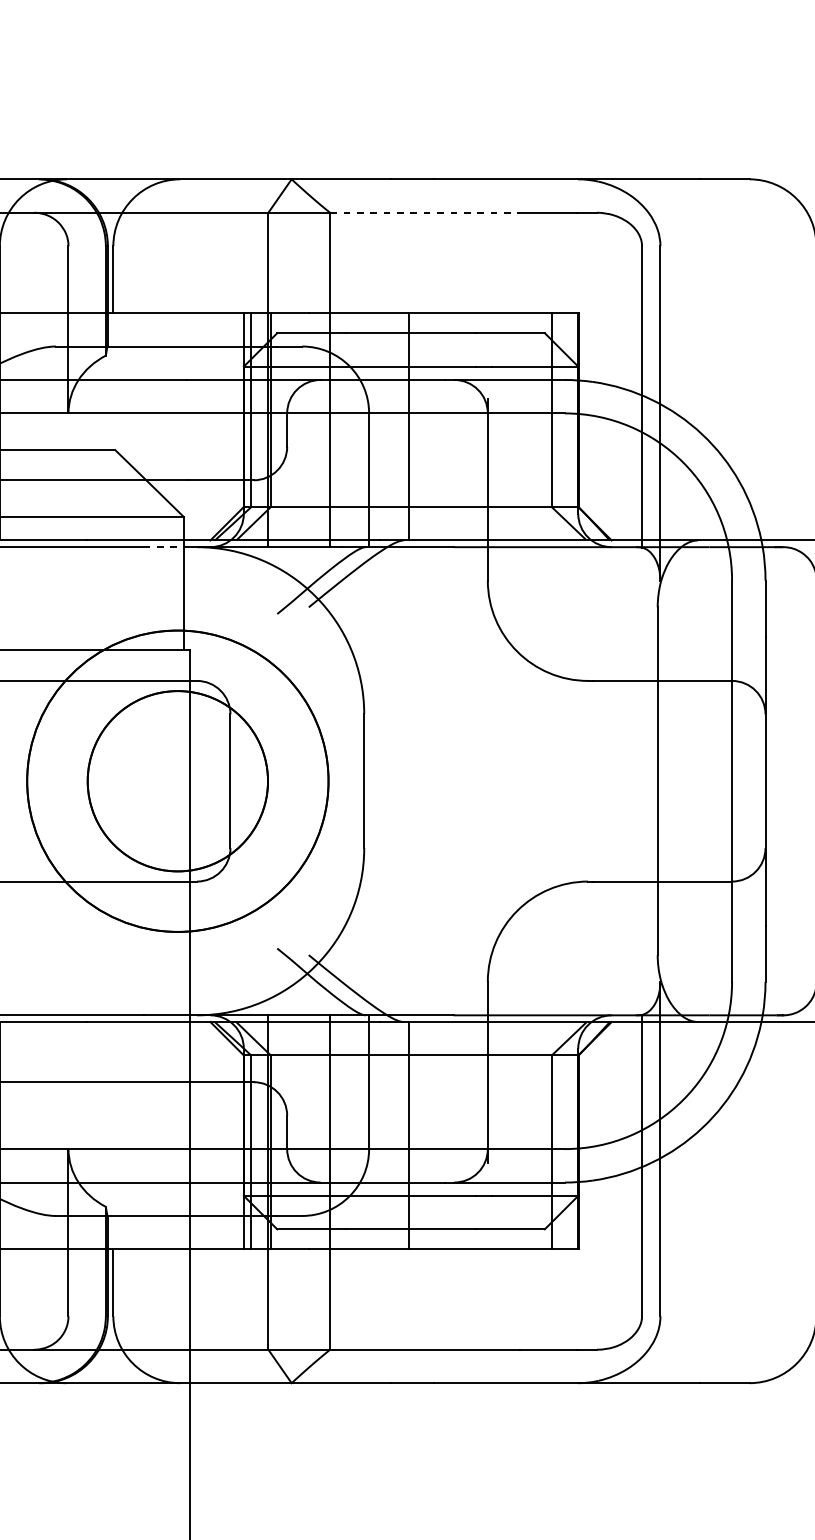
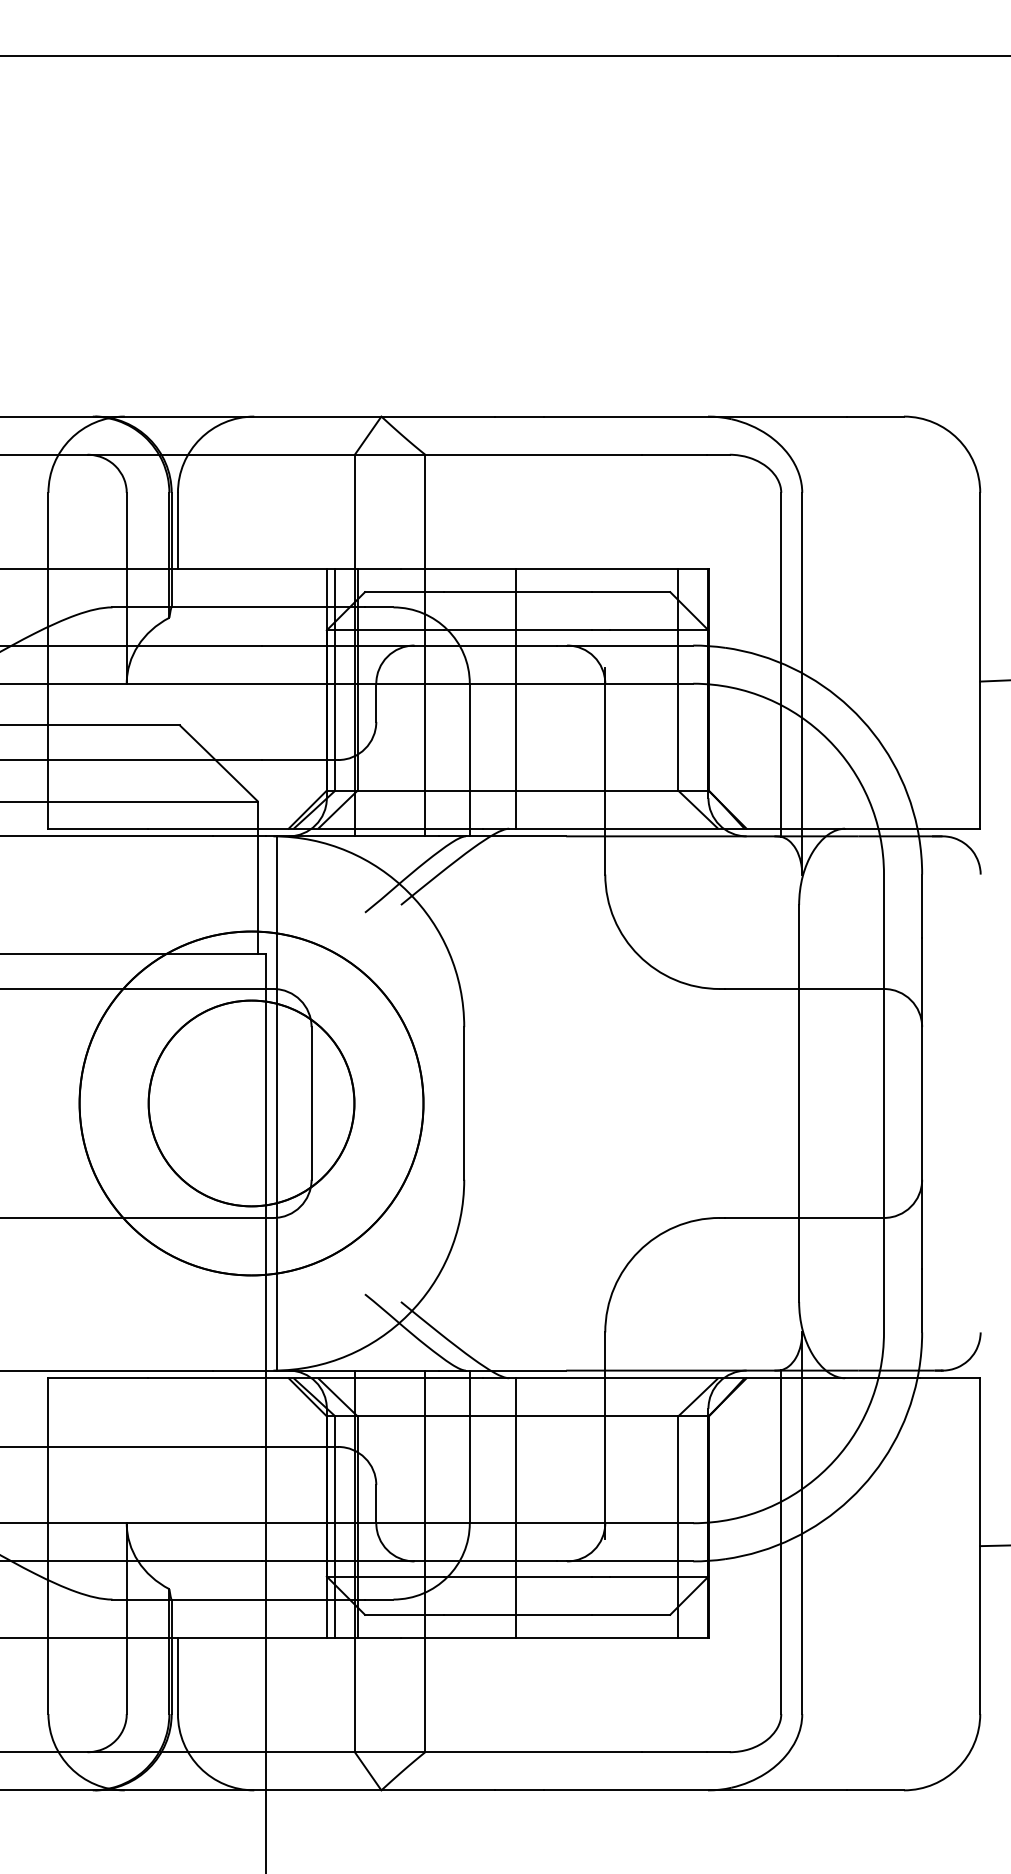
line: (424, 212) -> (533, 454), dashed -> solid
line: (167, 547) -> (239, 836), dashed -> solid
line: (200, 781) -> (277, 1103), added

